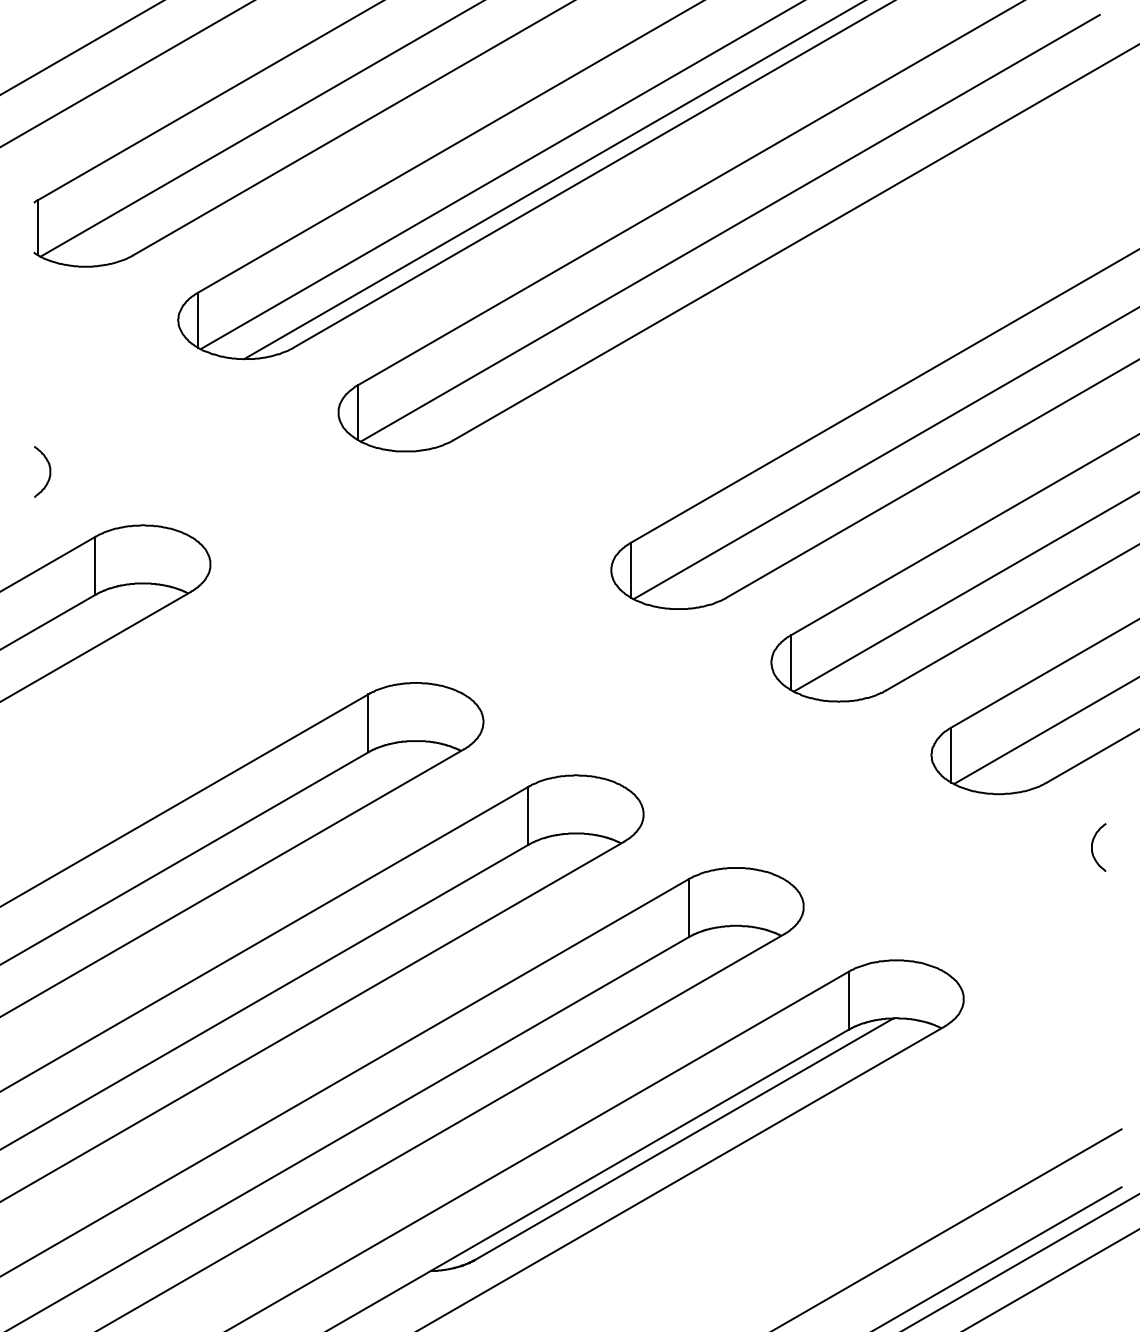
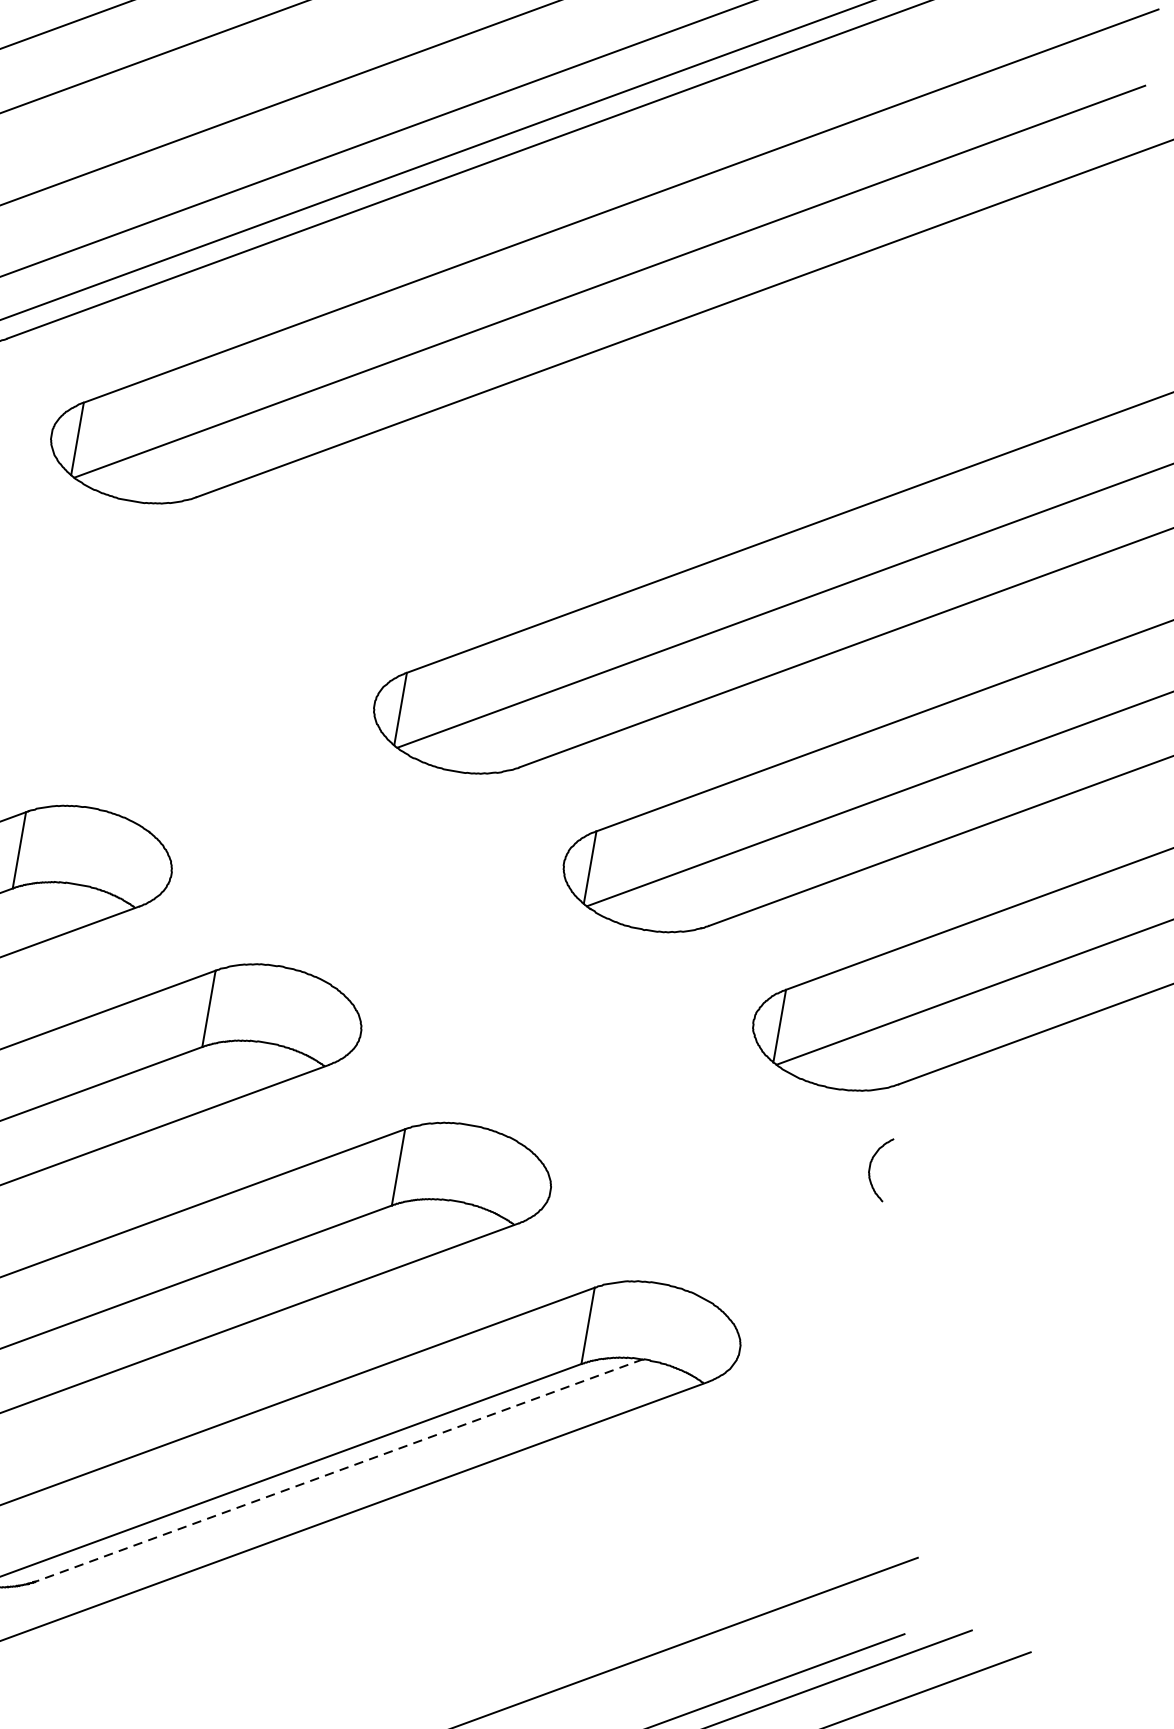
curve: (1092, 847) -> (870, 1167), moved
line: (684, 1139) -> (340, 1470), solid -> dashed

